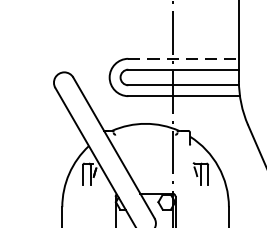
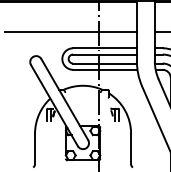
line: (123, 31) -> (70, 32), added
line: (184, 59) -> (105, 48), dashed -> solid

